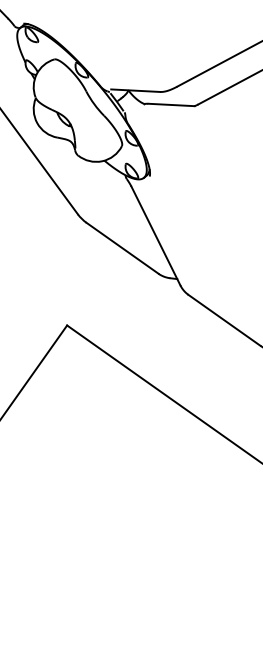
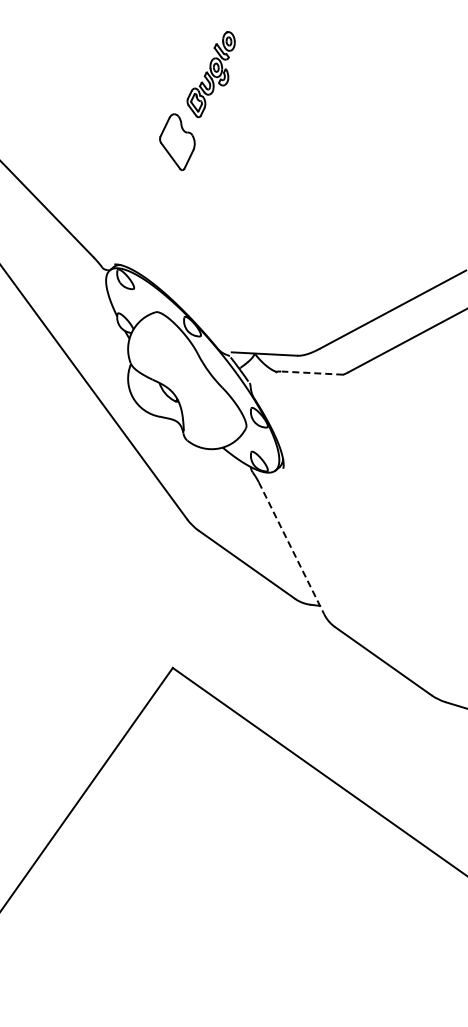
line: (171, 105) -> (312, 373), solid -> dashed
line: (155, 236) -> (291, 548), solid -> dashed

